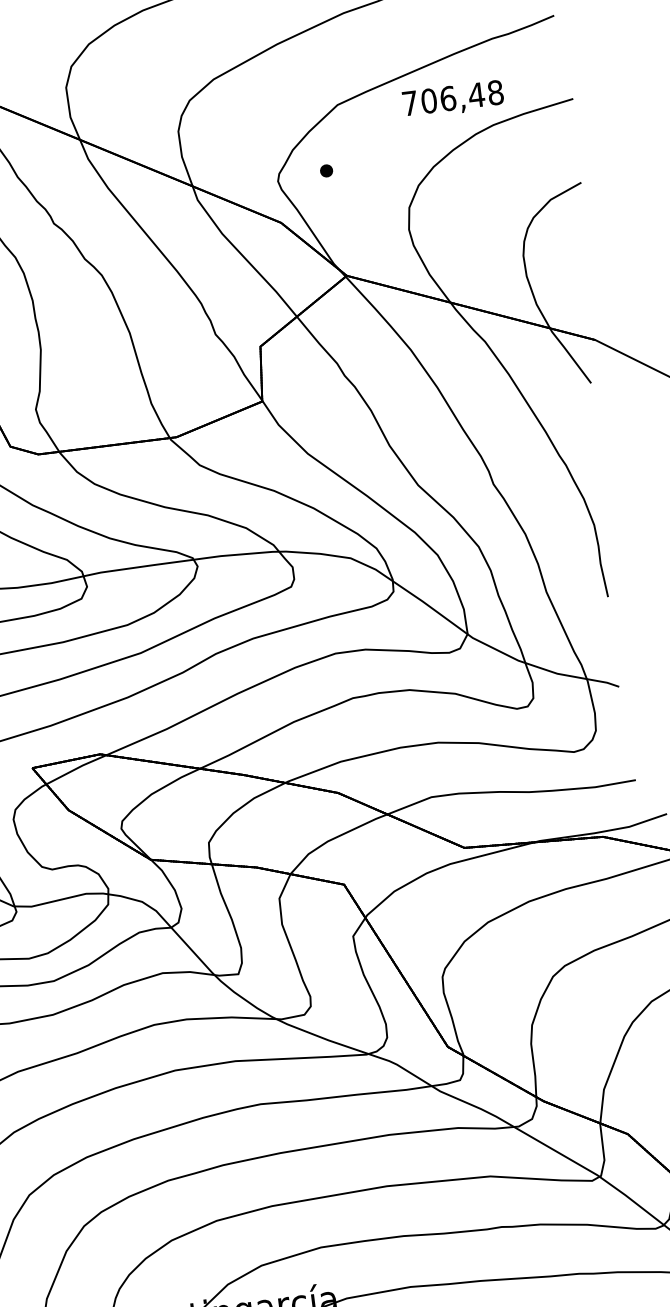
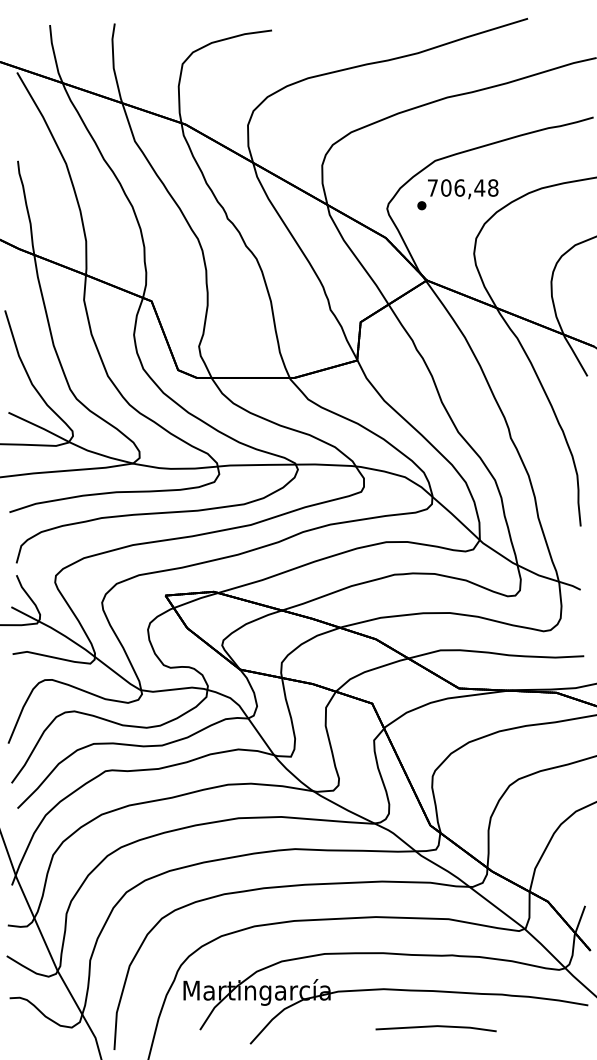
text: (453, 100) -> (463, 189), moved

